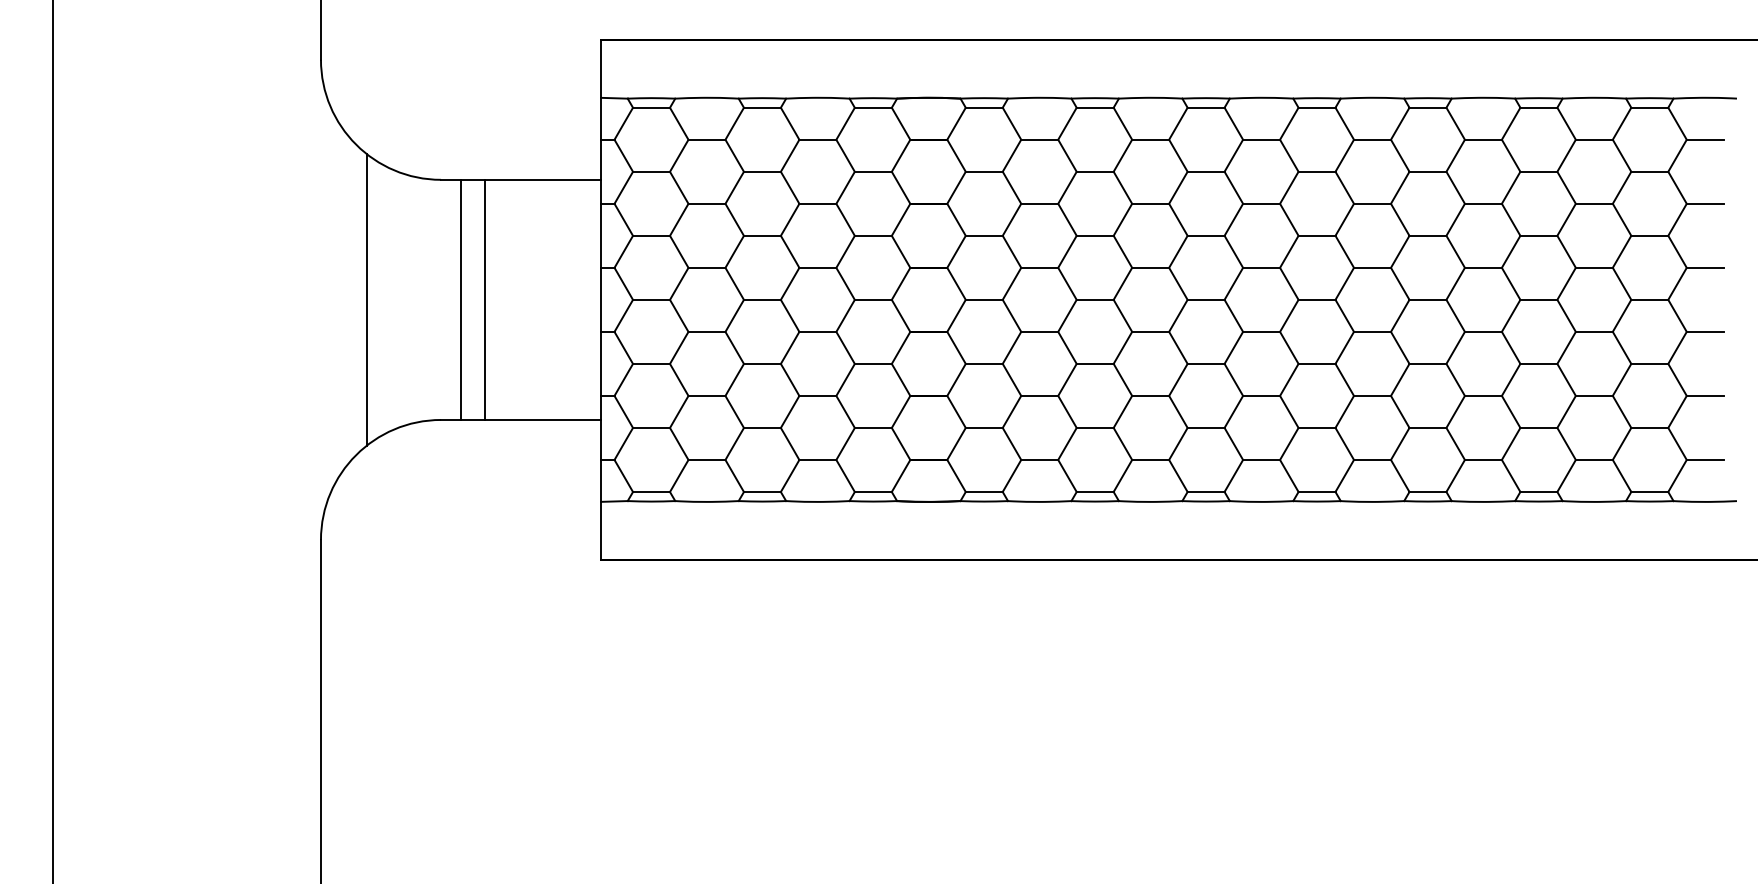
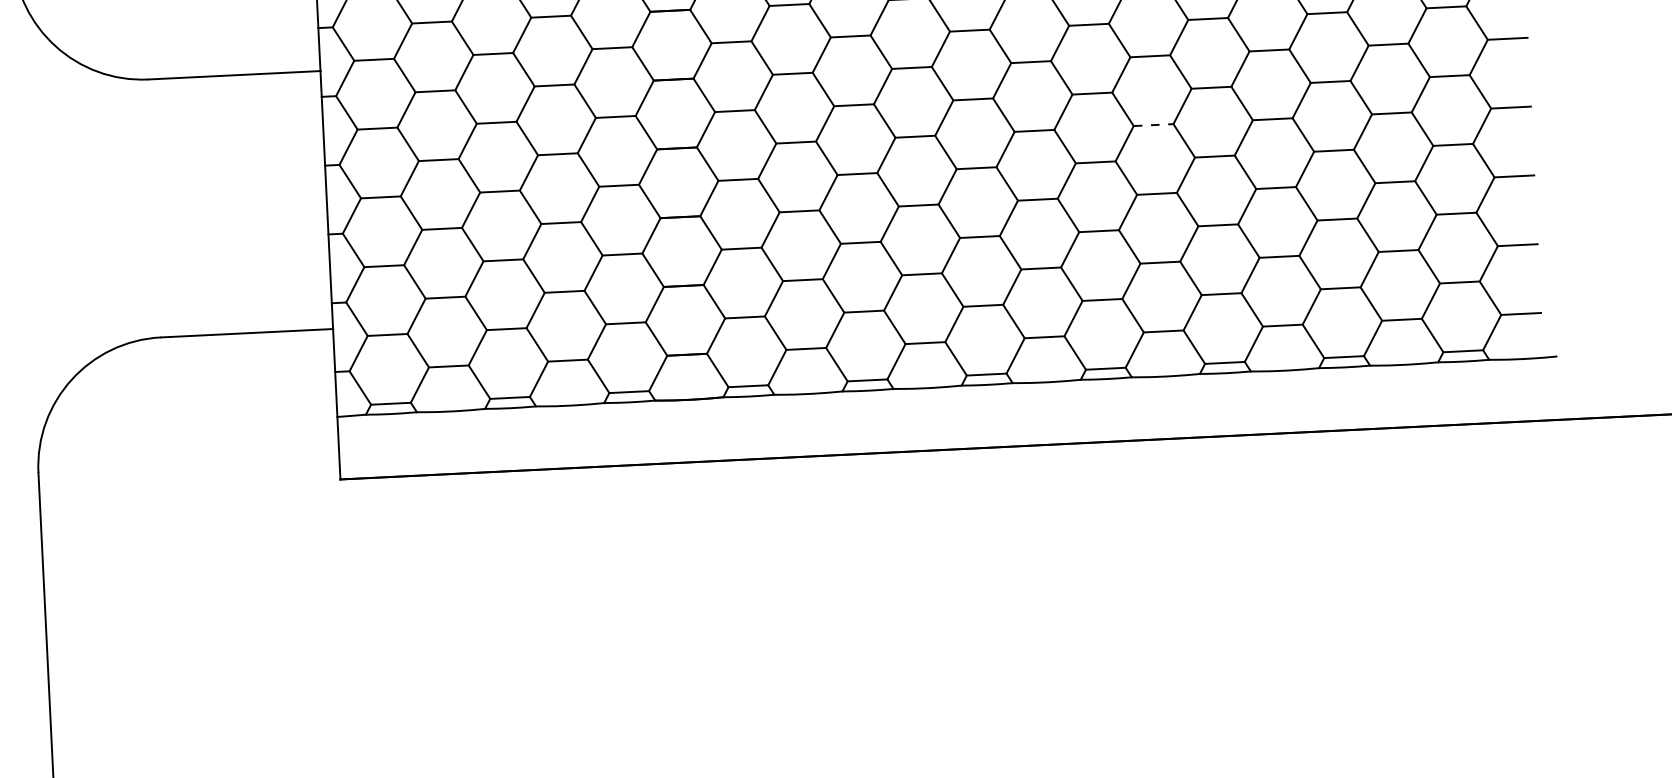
line: (1372, 267) -> (1153, 124), solid -> dashed
line: (366, 299) -> (74, 211), removed
line: (461, 299) -> (176, 206), removed
line: (484, 299) -> (201, 205), removed

